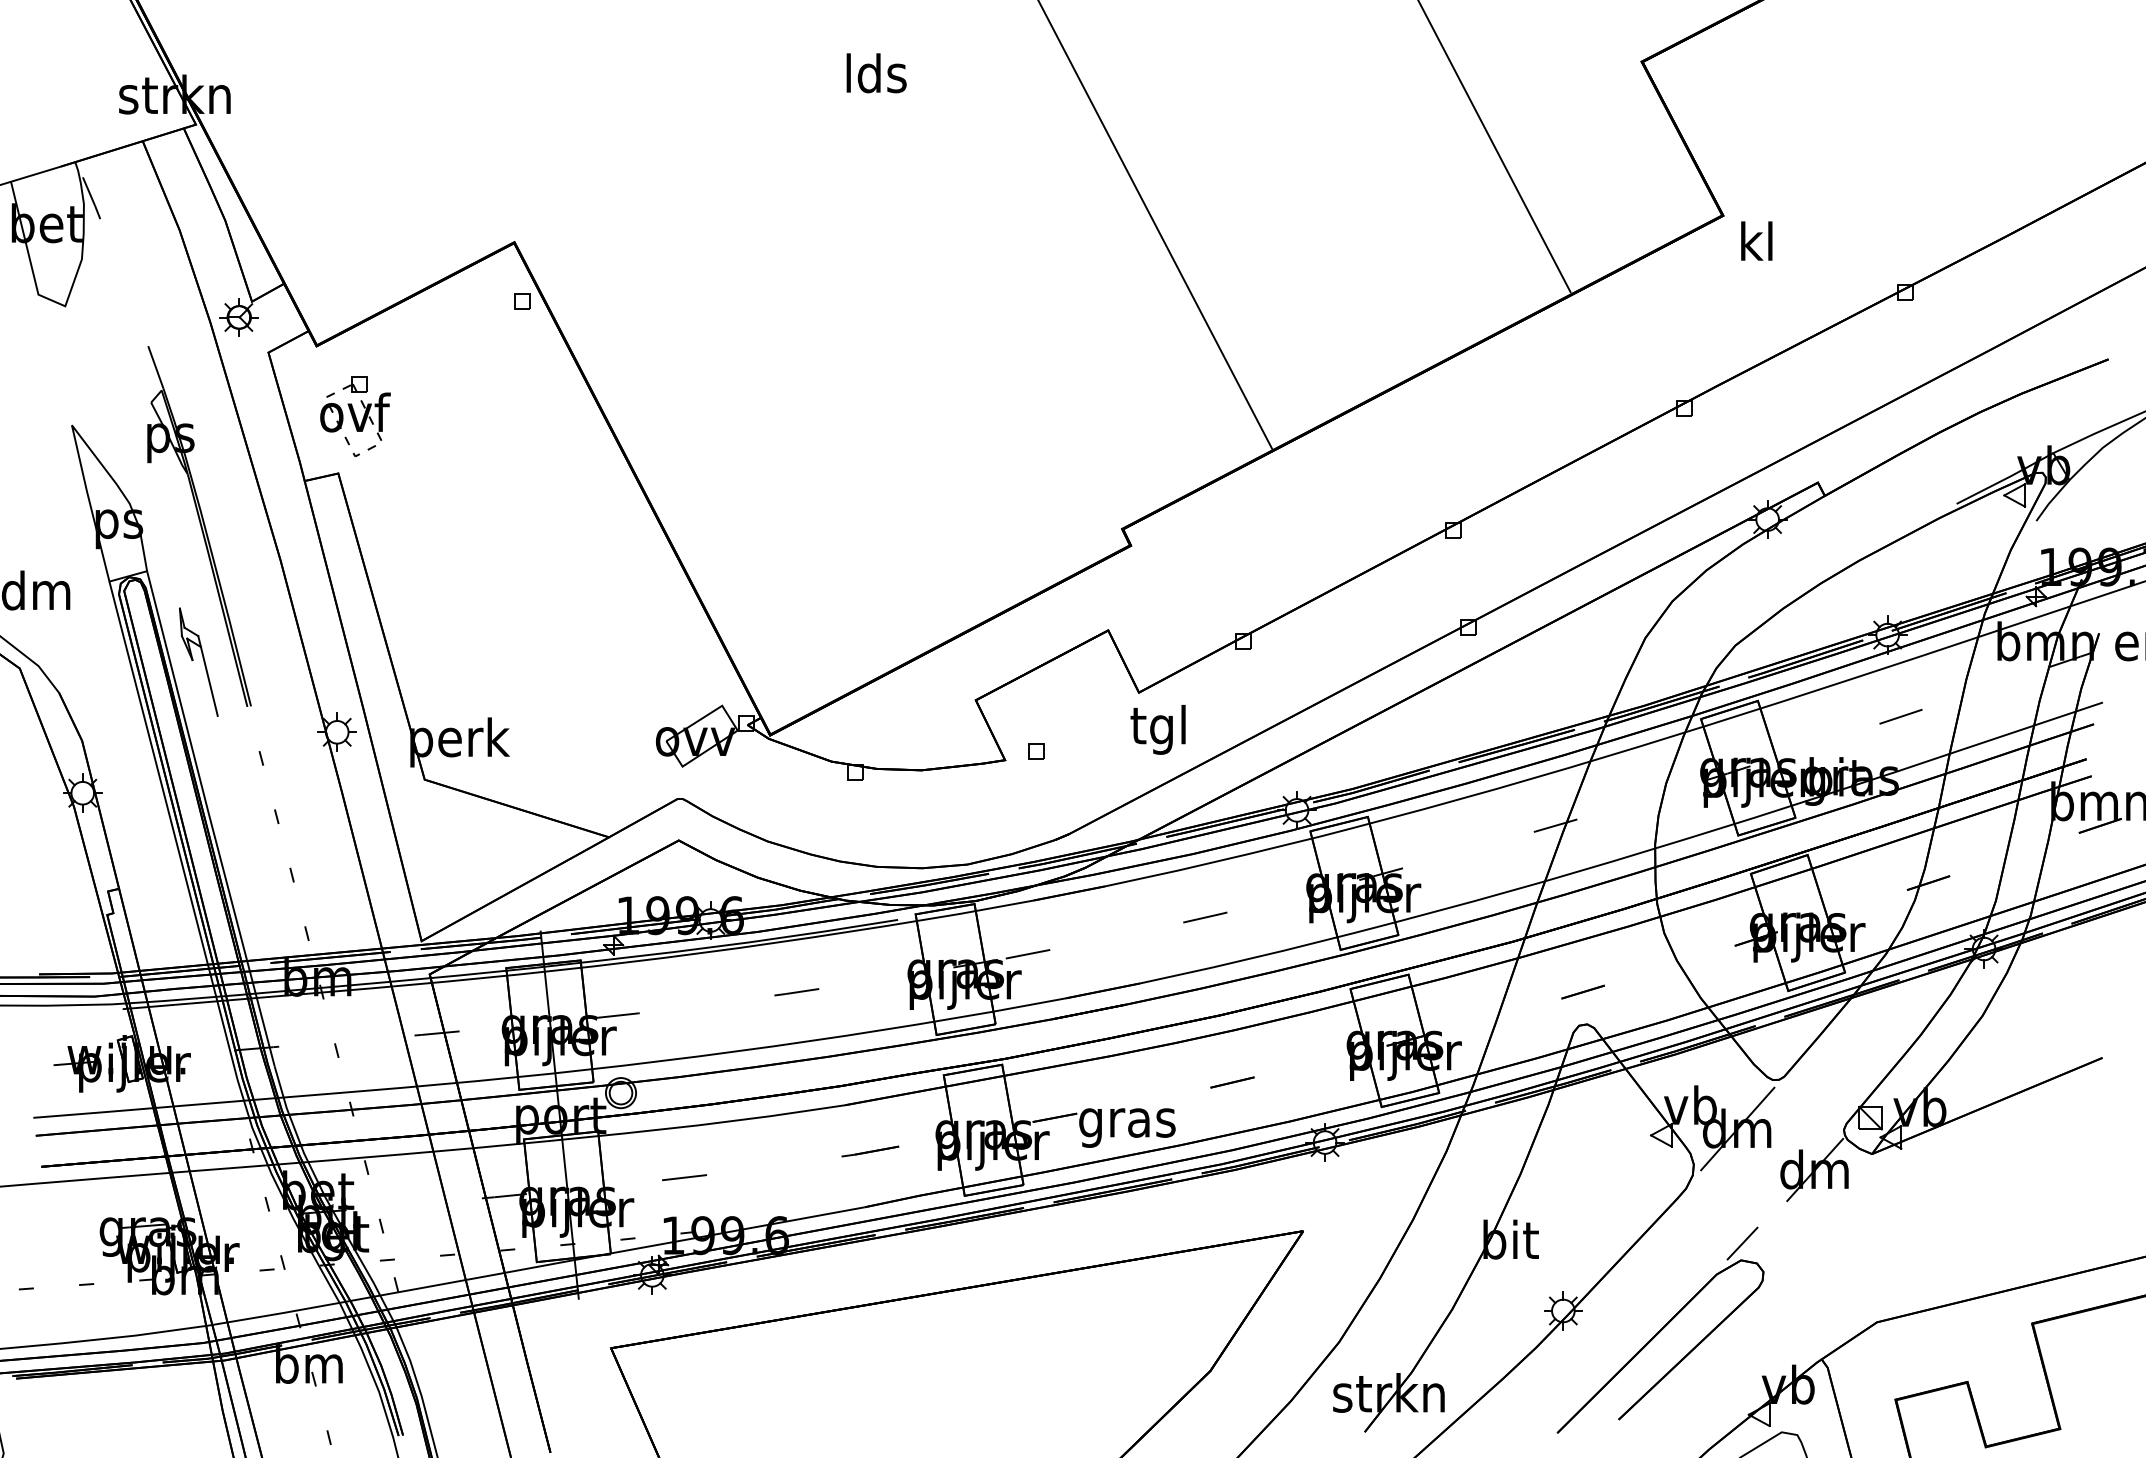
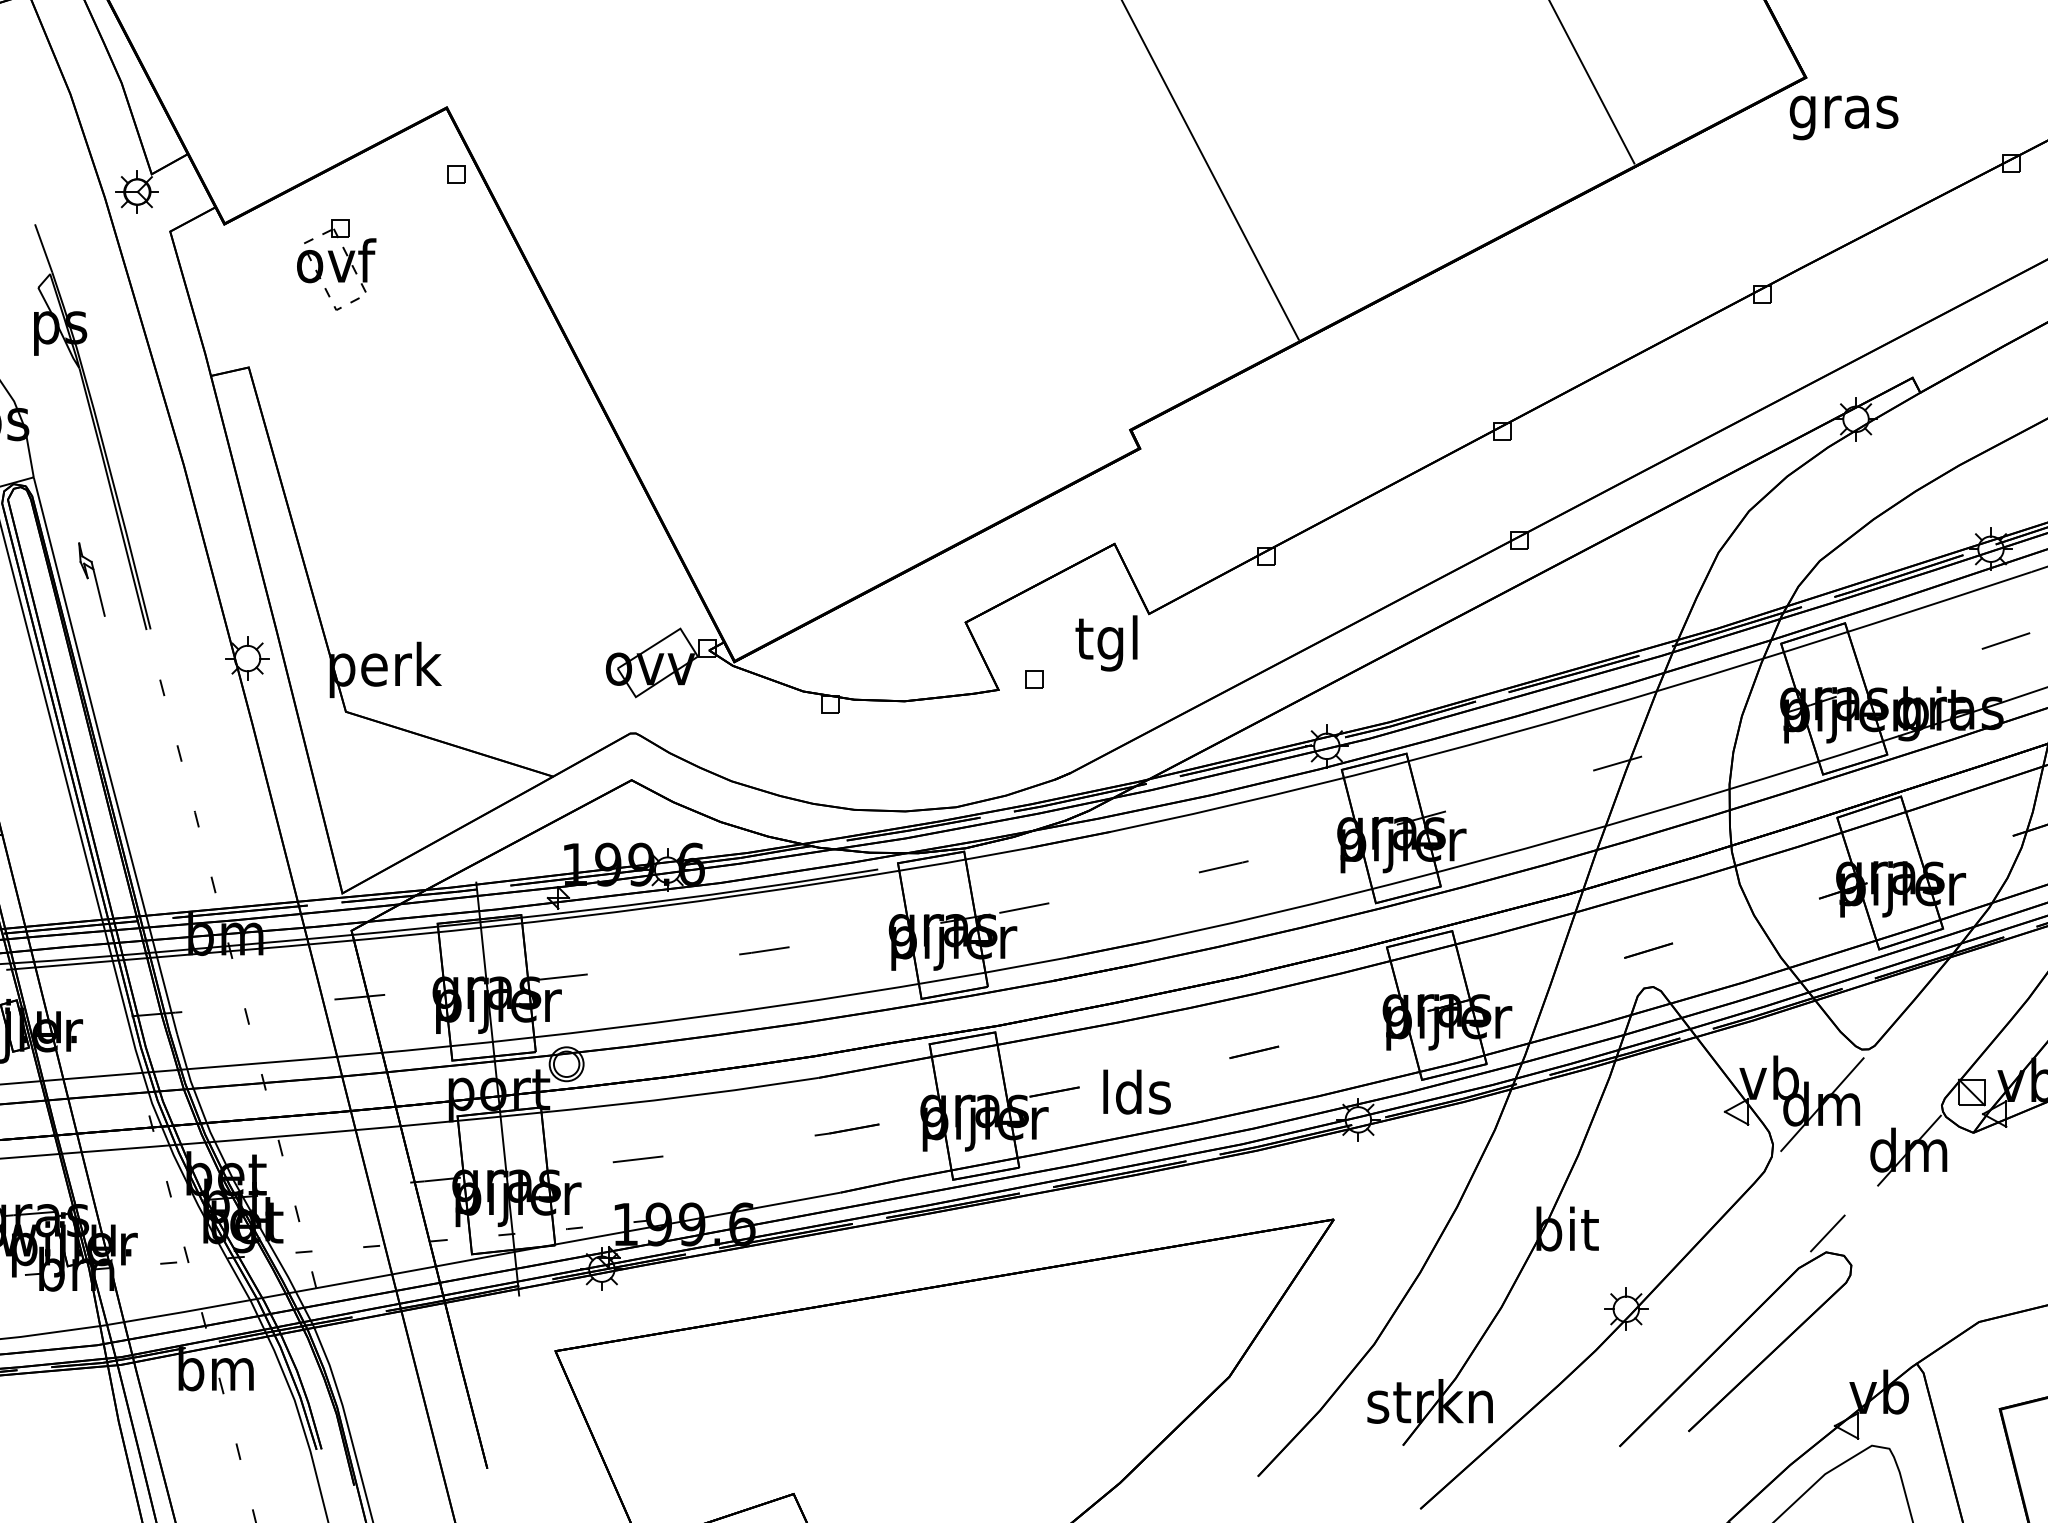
text: (1756, 246) -> (1843, 112), kl -> gras
part: (355, 416) -> (336, 265), moved
part: (198, 661) -> (91, 578), size x0.6
text: (1157, 729) -> (1105, 643), moved
text: (1127, 1122) -> (1136, 1097), gras -> lds

